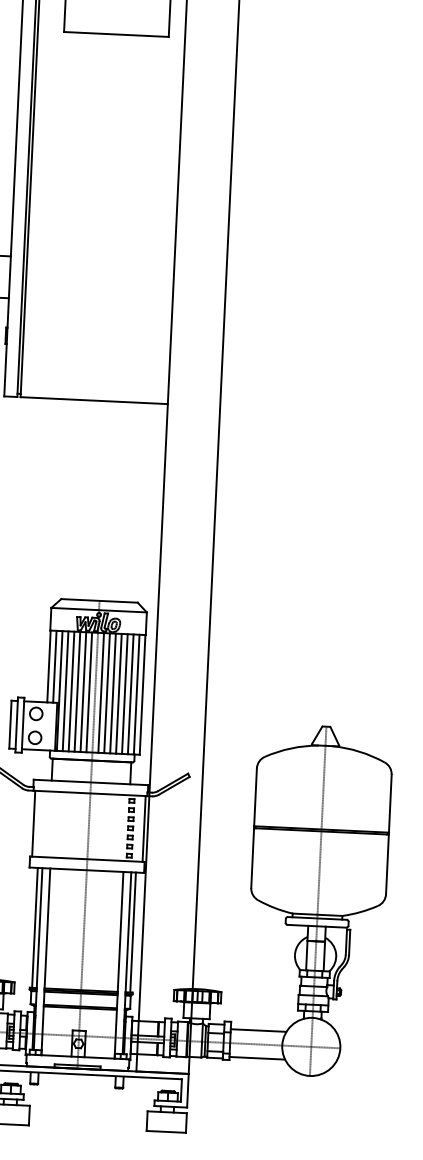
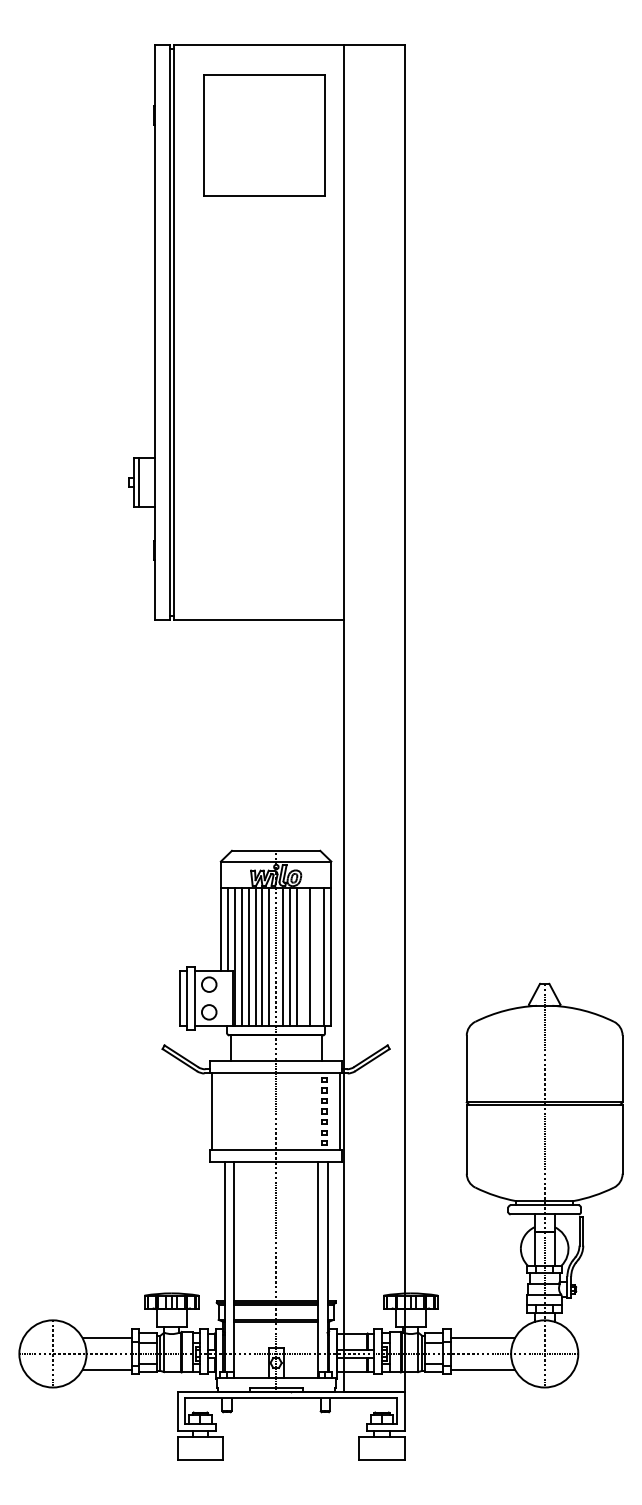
line: (118, 693) -> (303, 956), removed
line: (131, 693) -> (317, 956), removed
line: (35, 927) -> (219, 1231), removed
line: (132, 932) -> (332, 1231), removed

